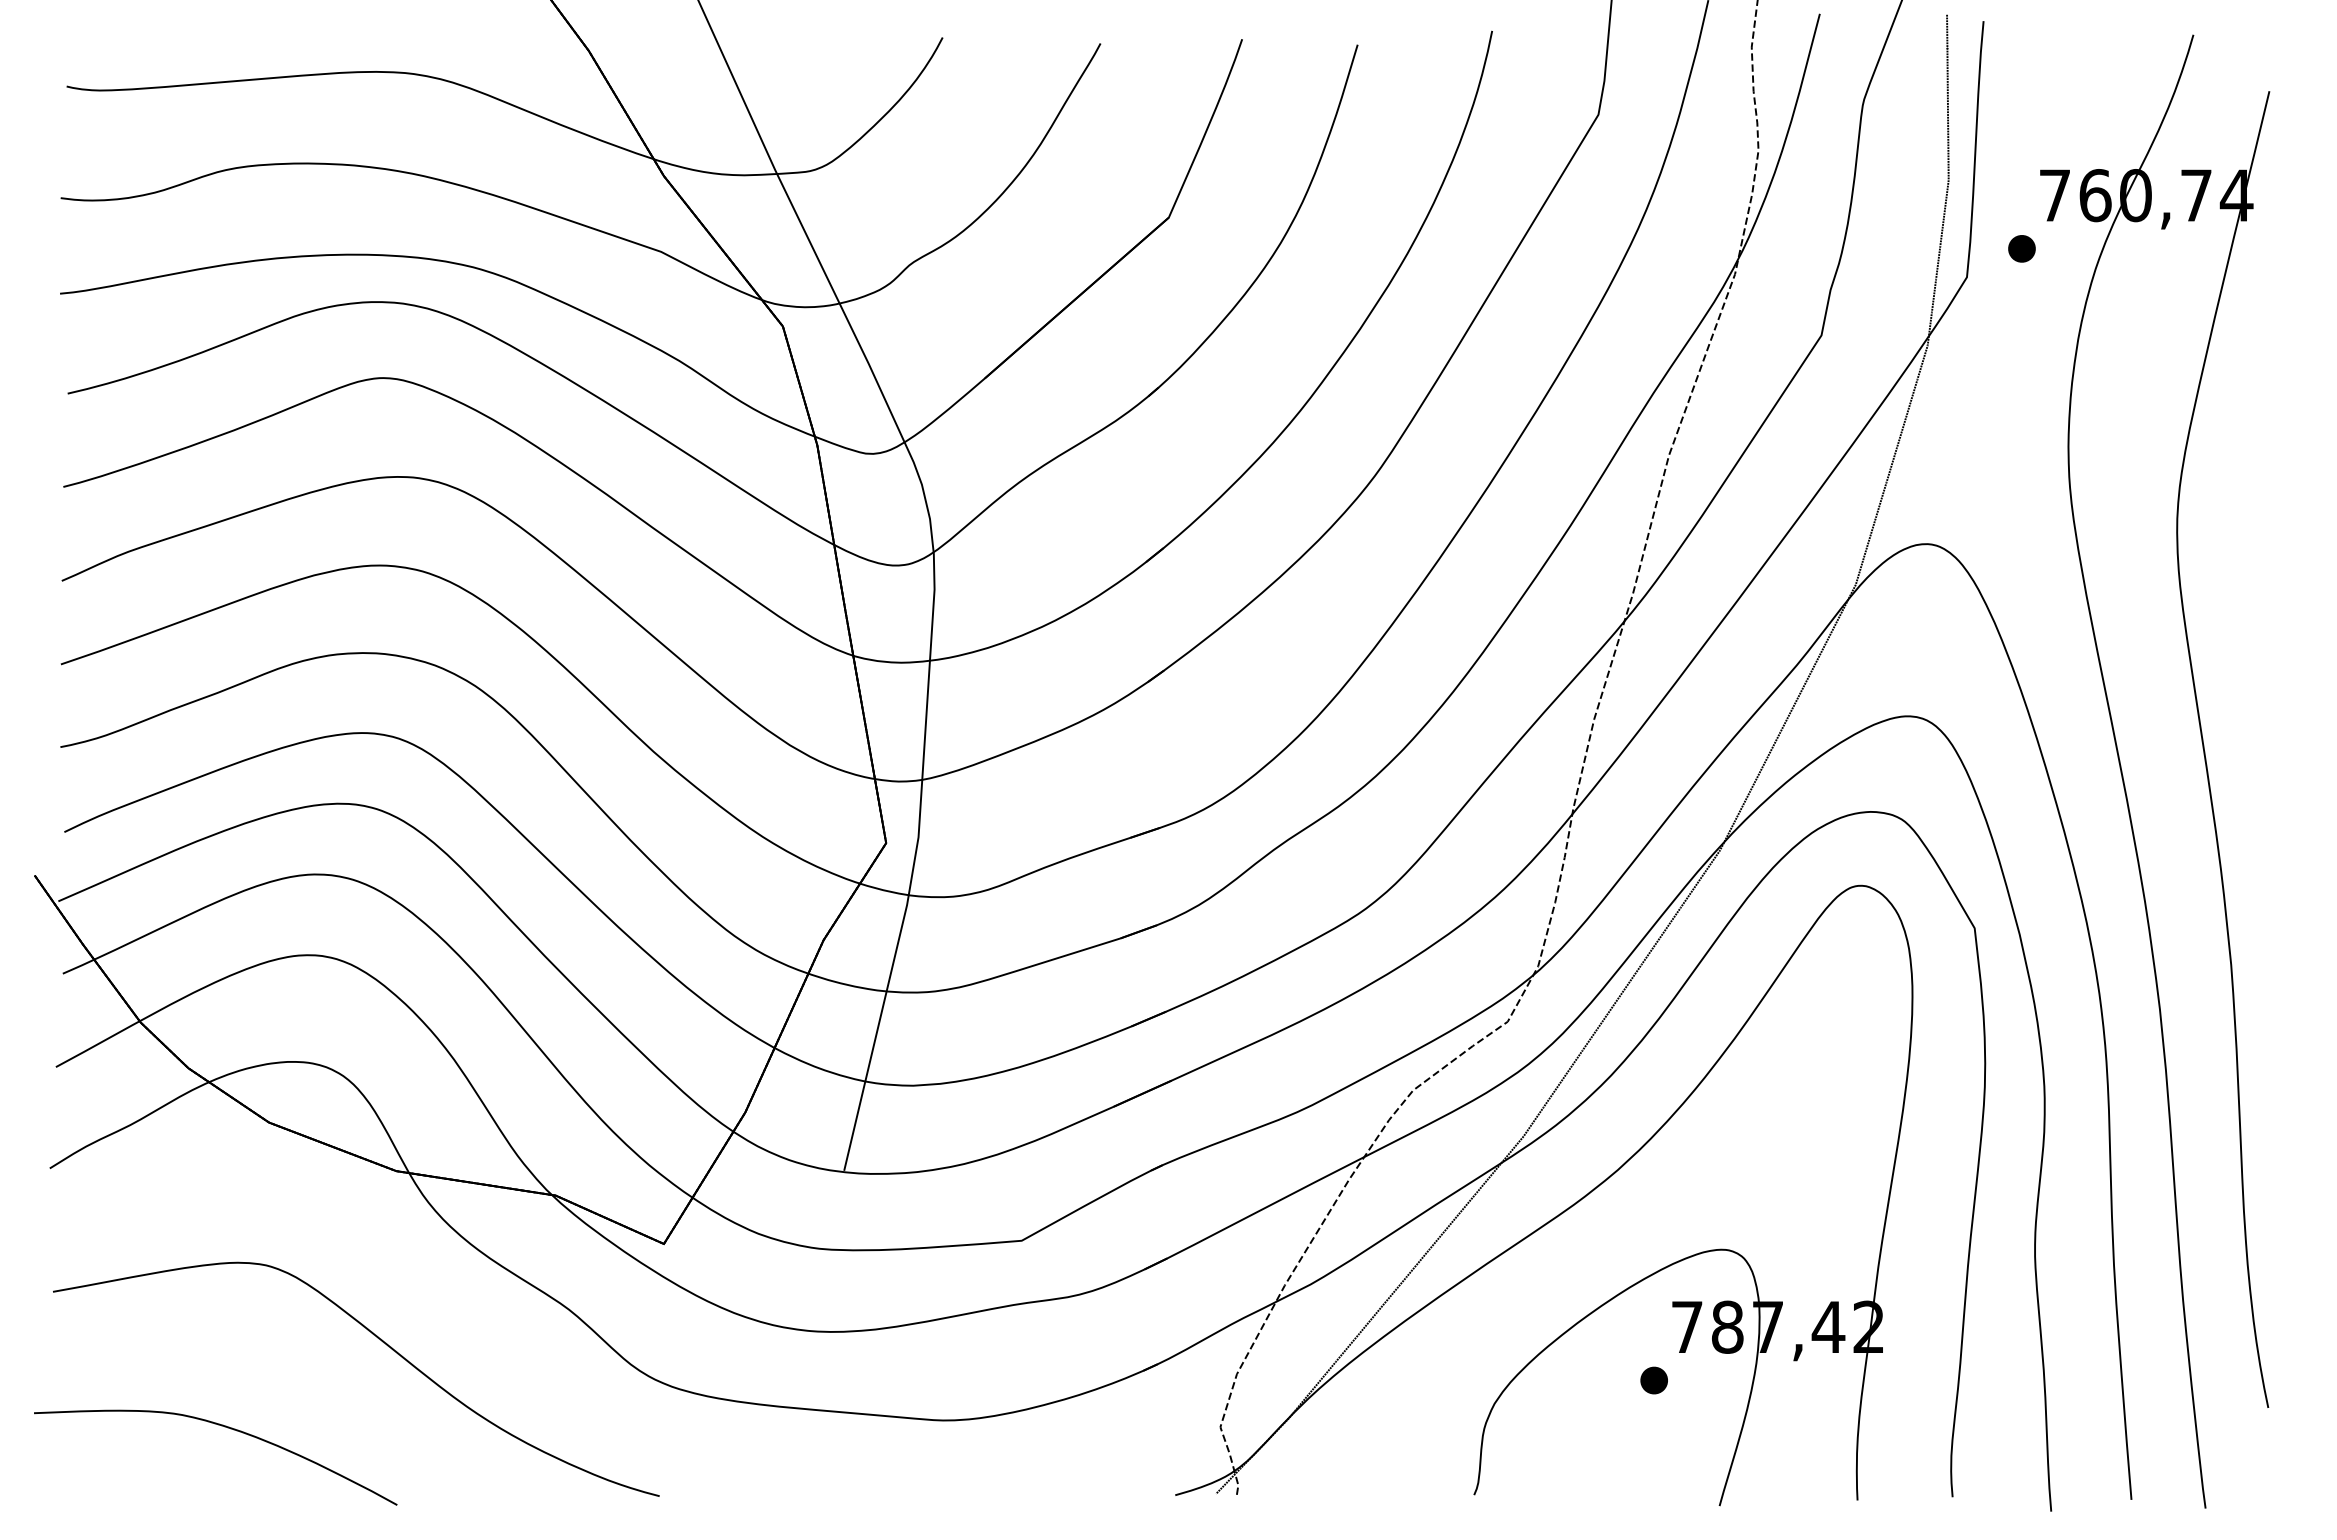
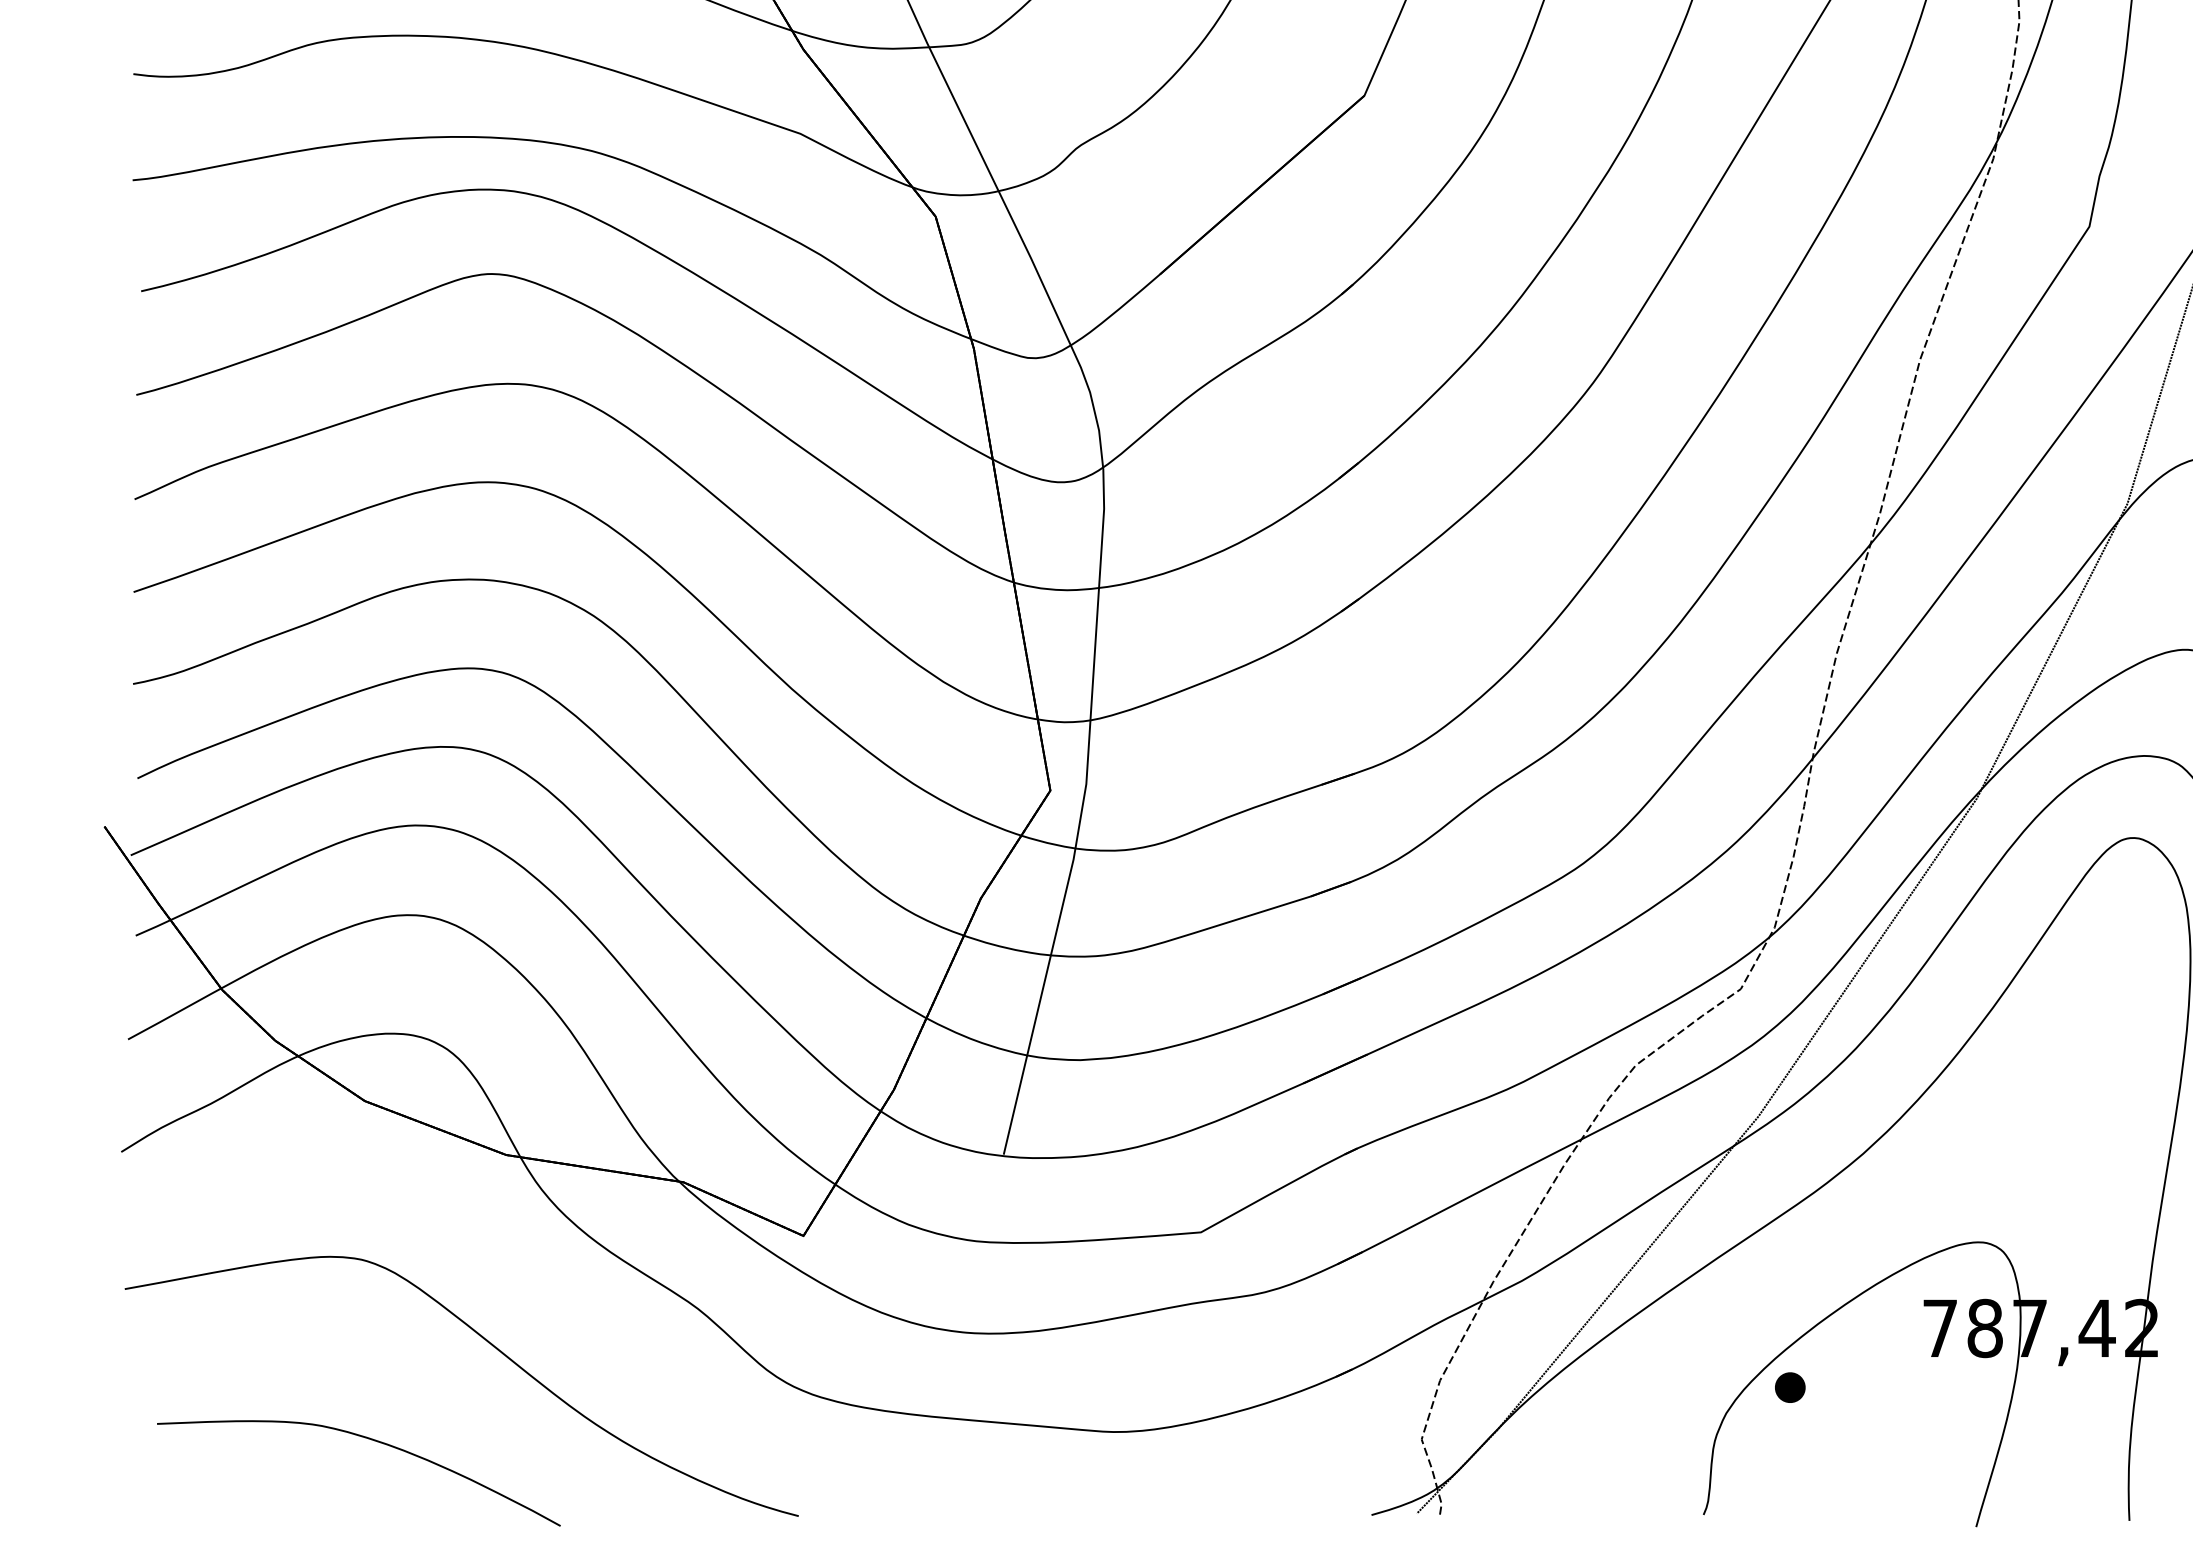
part: (1653, 1380) -> (1789, 1387), moved
curve: (224, 1427) -> (368, 1439), moved

